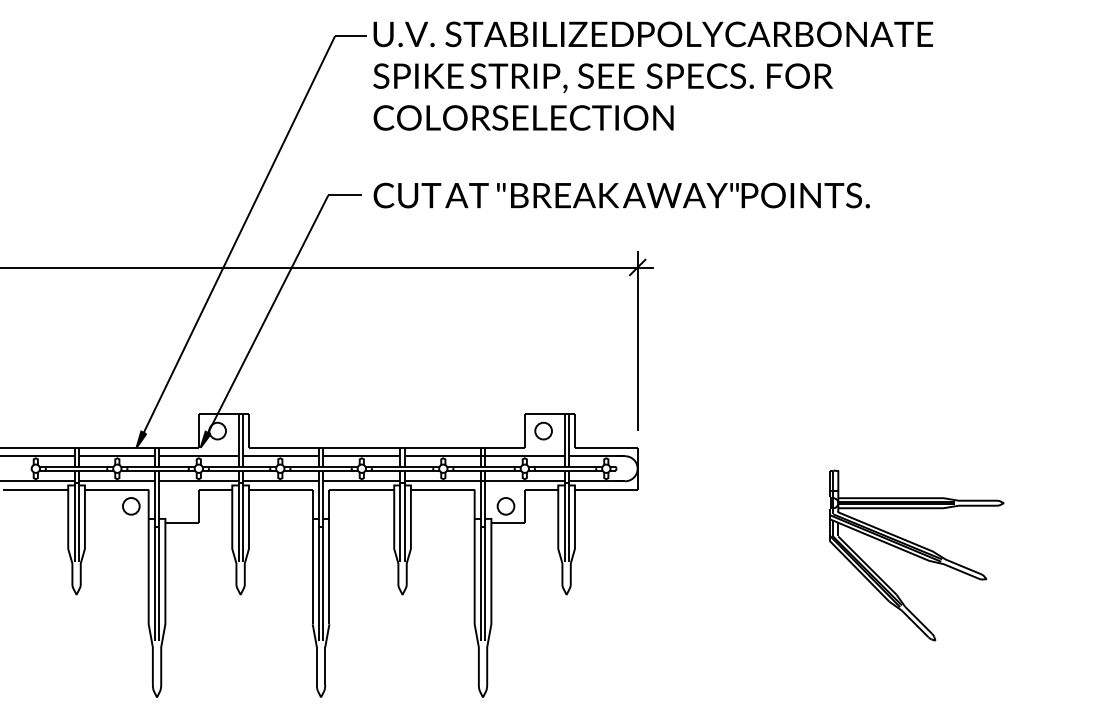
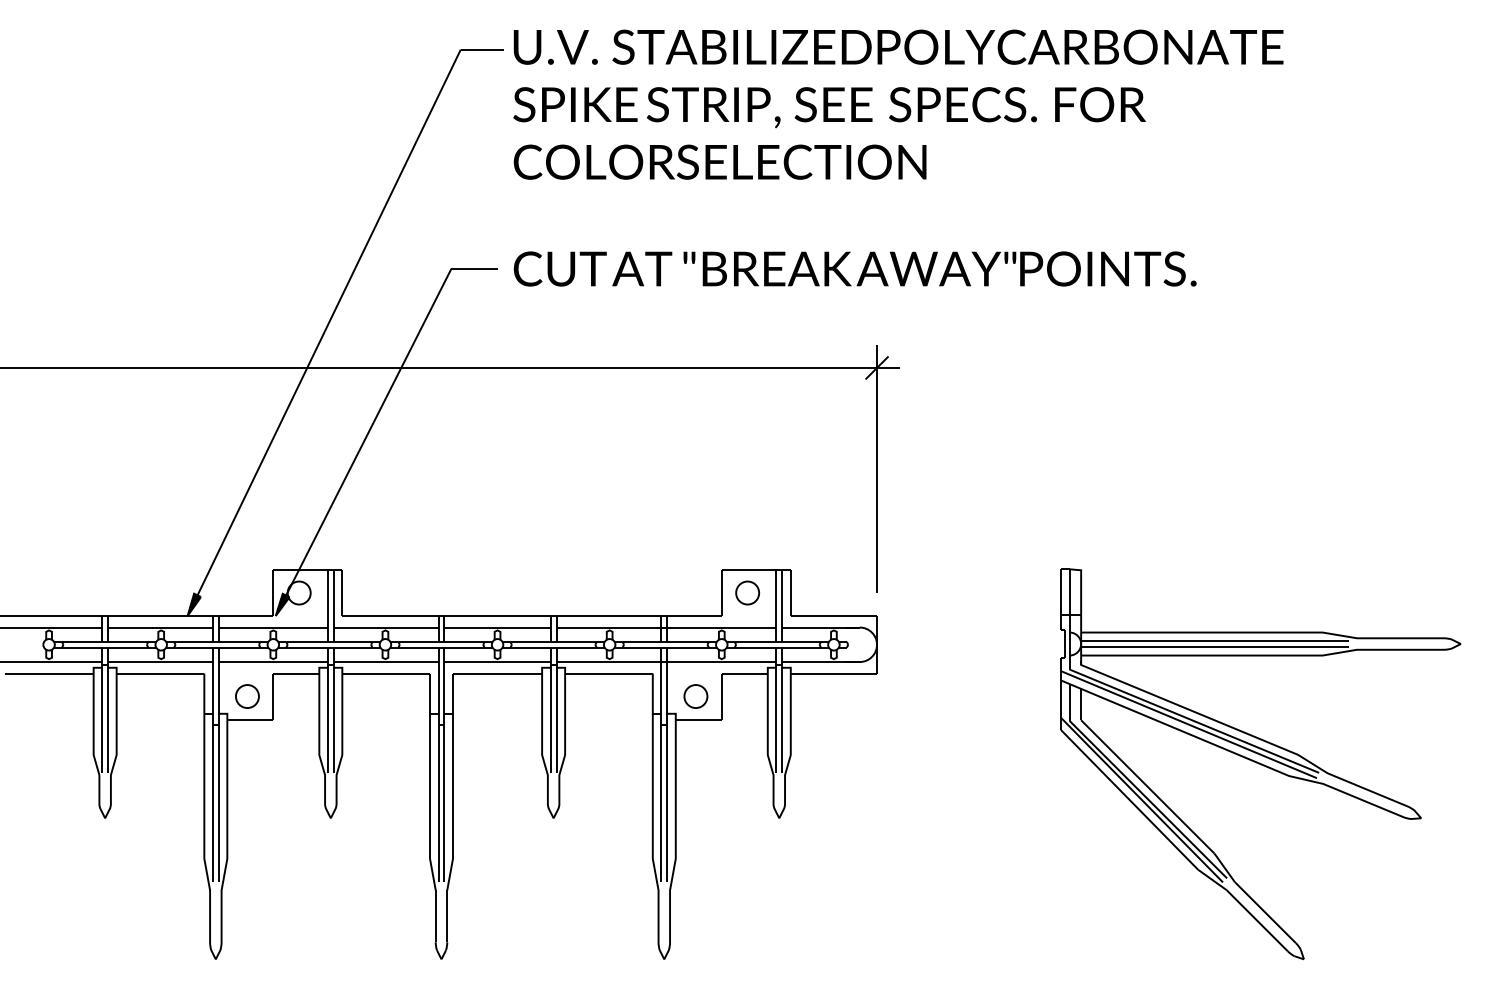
part: (131, 506) -> (247, 696), moved
part: (916, 555) -> (1260, 764), size x1.67

